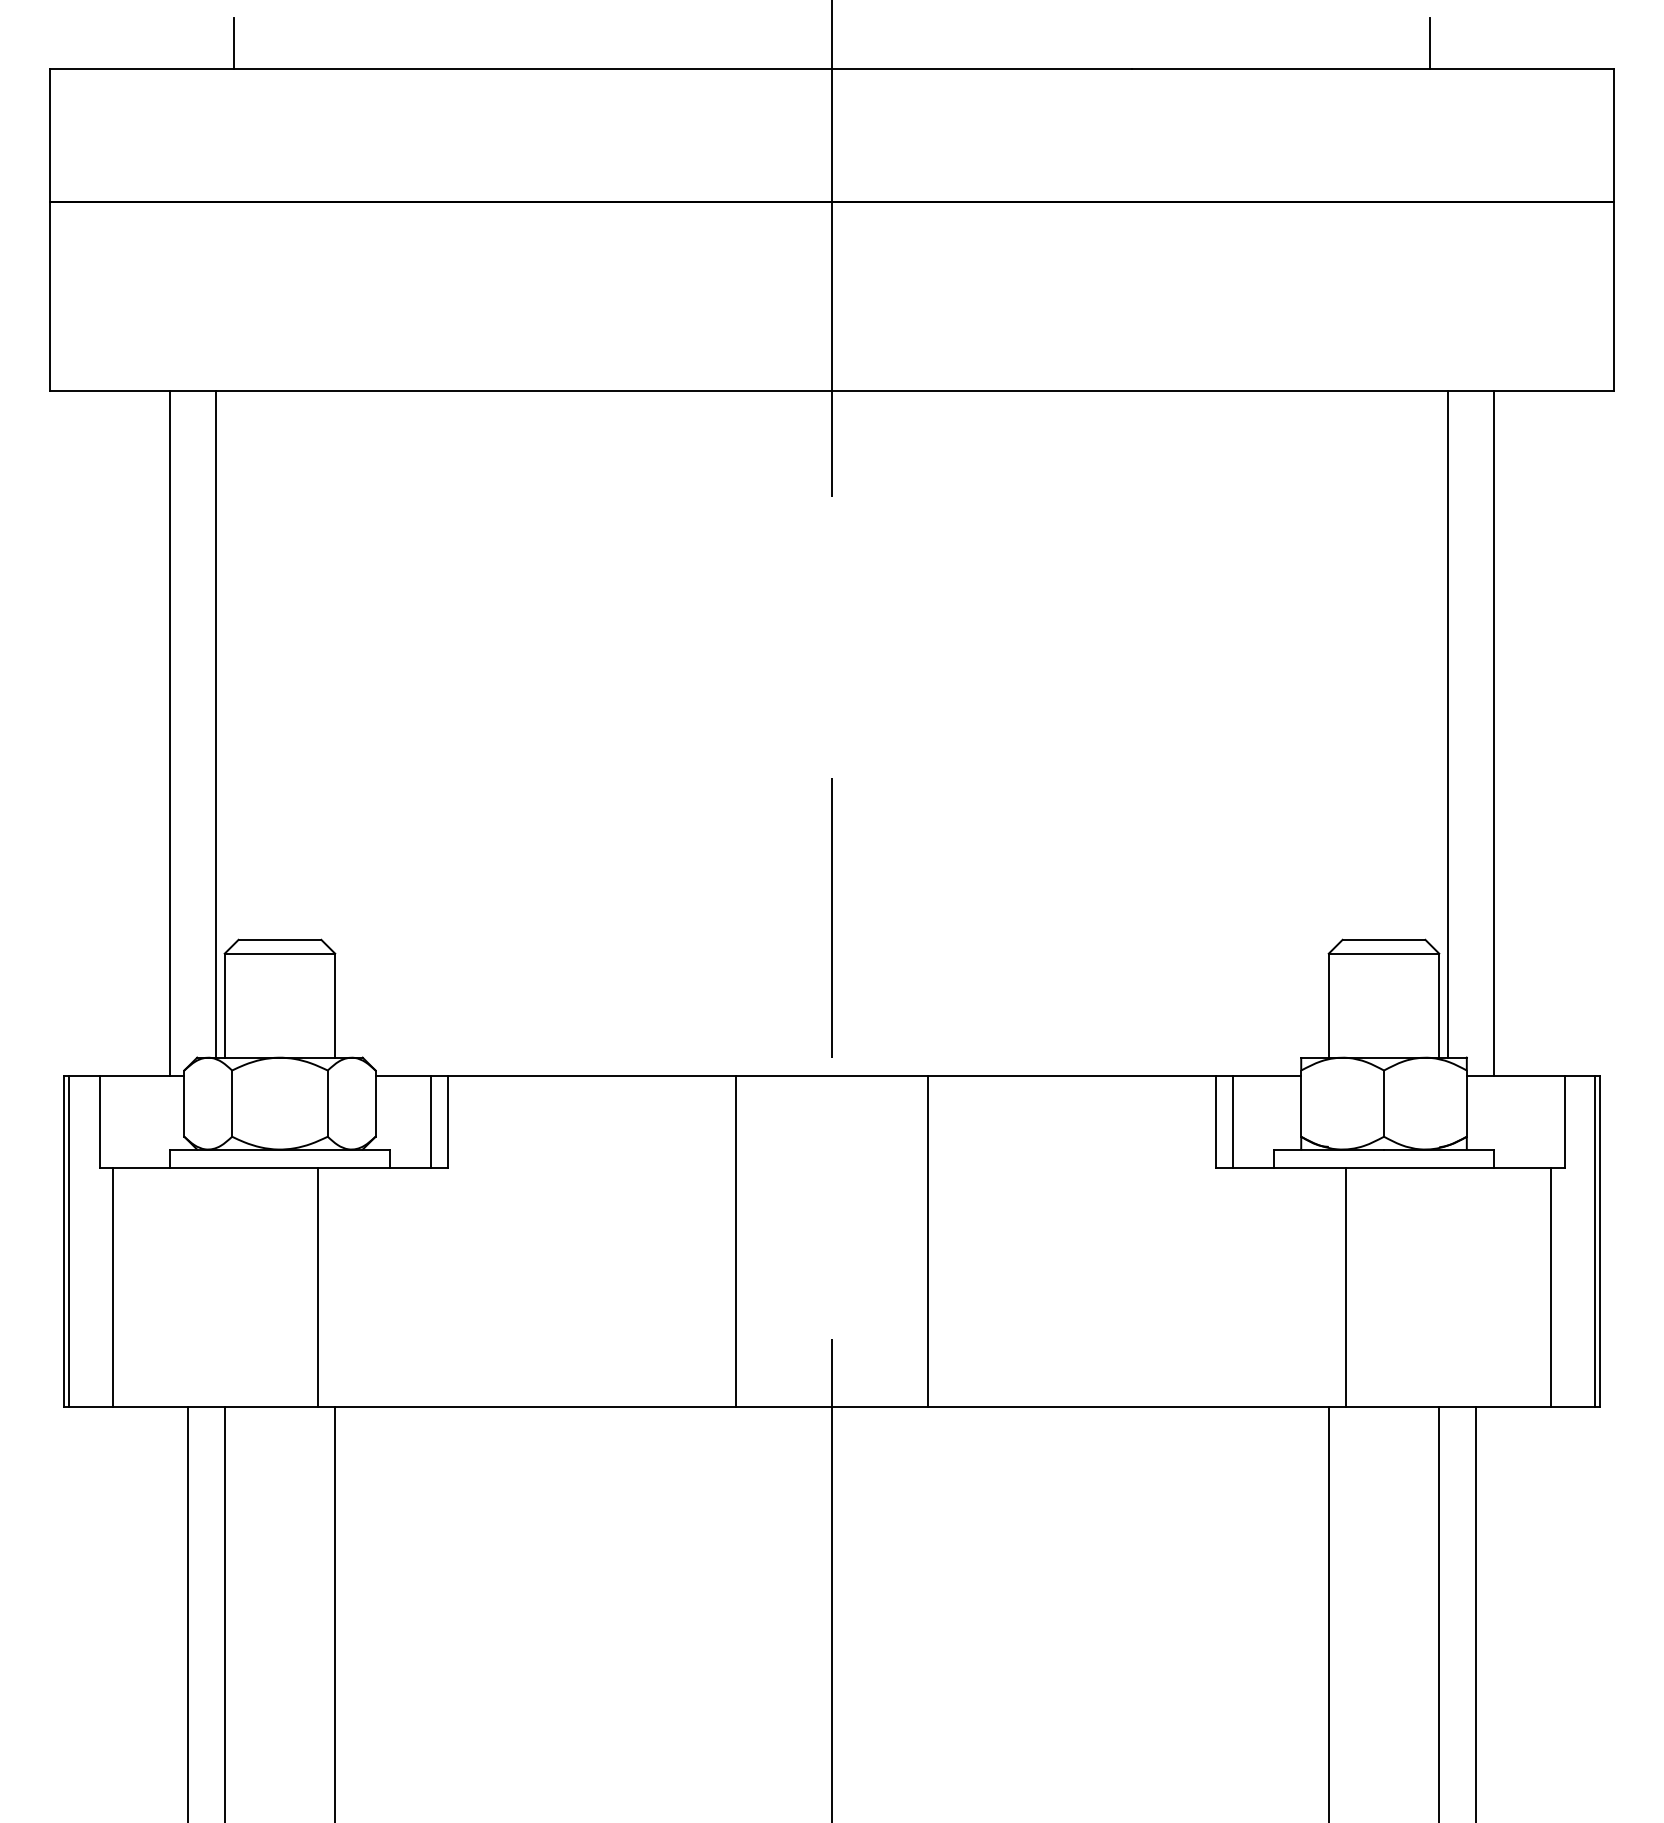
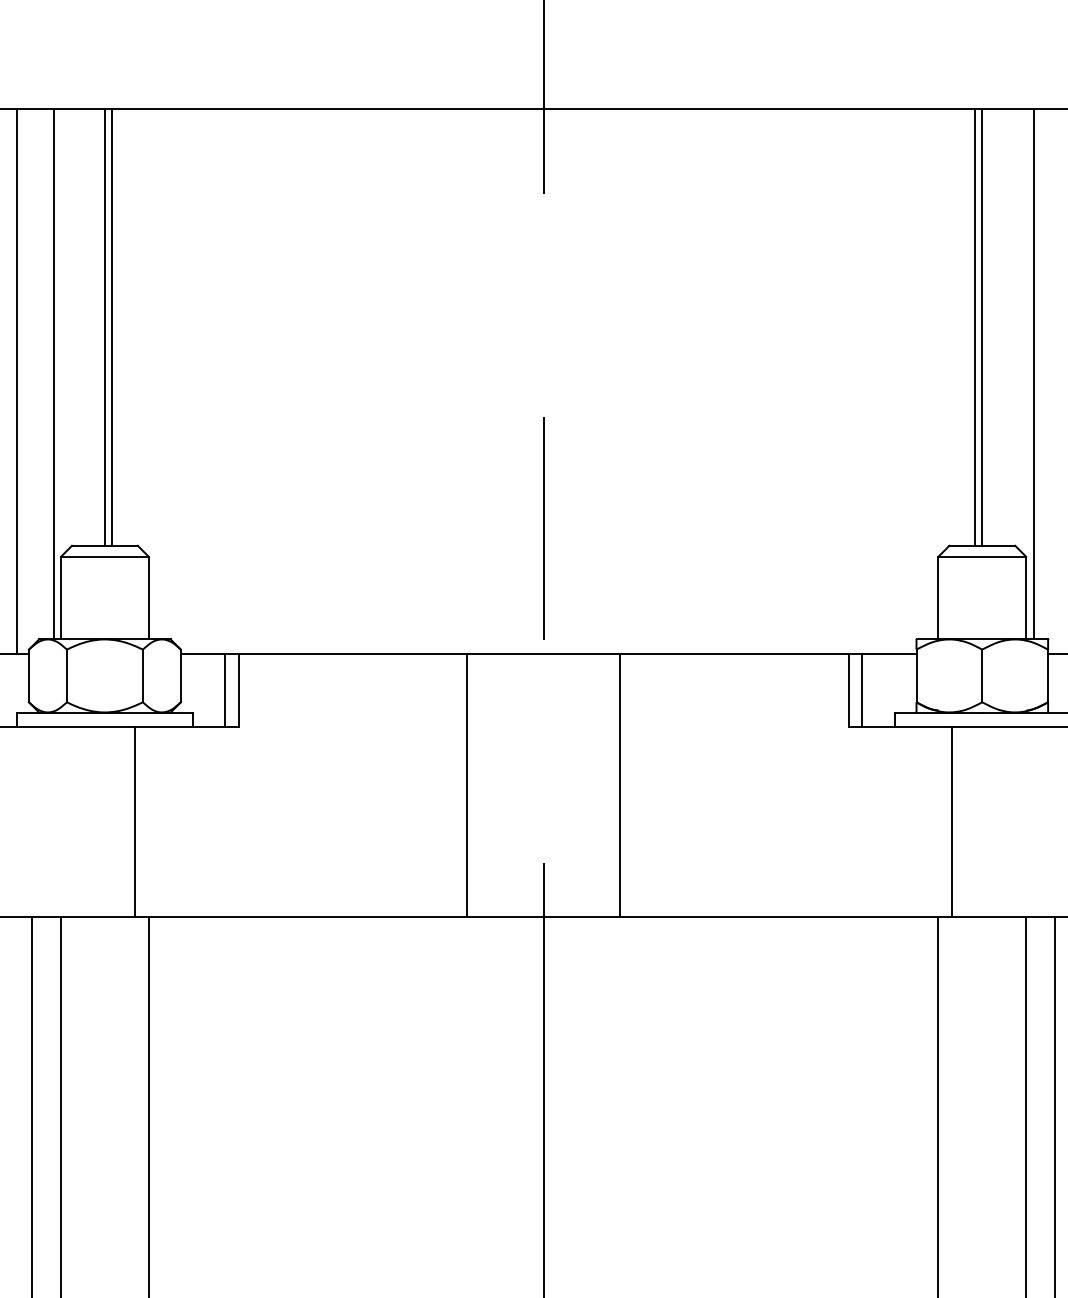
line: (279, 664) -> (104, 326), added
line: (289, 664) -> (112, 326), added
line: (1374, 664) -> (974, 326), added
line: (1384, 664) -> (982, 326), added

